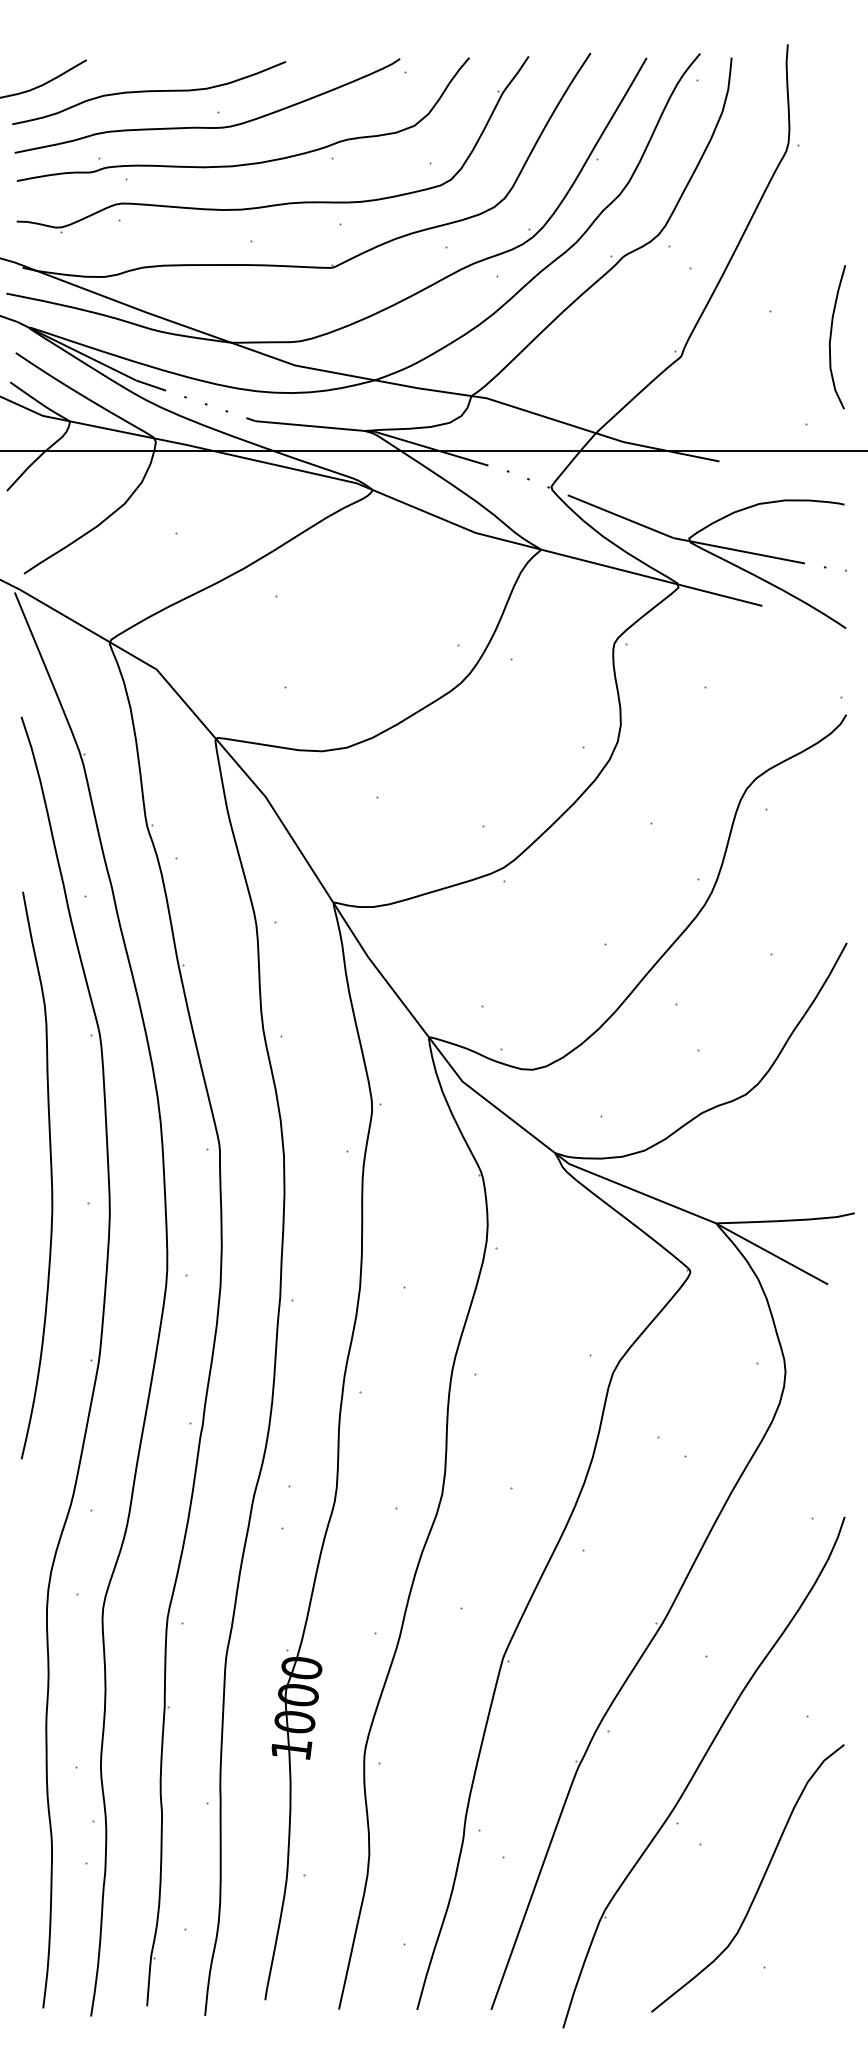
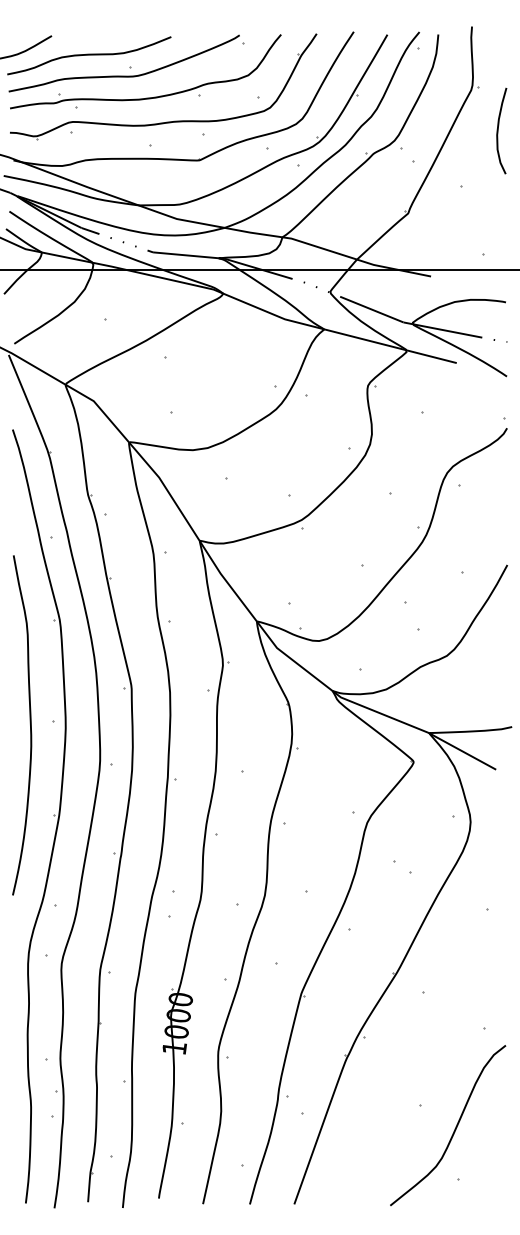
curve: (832, 336) -> (498, 130), moved
curve: (49, 1172) -> (29, 723), moved
part: (703, 1771) -> (421, 1061), removed

